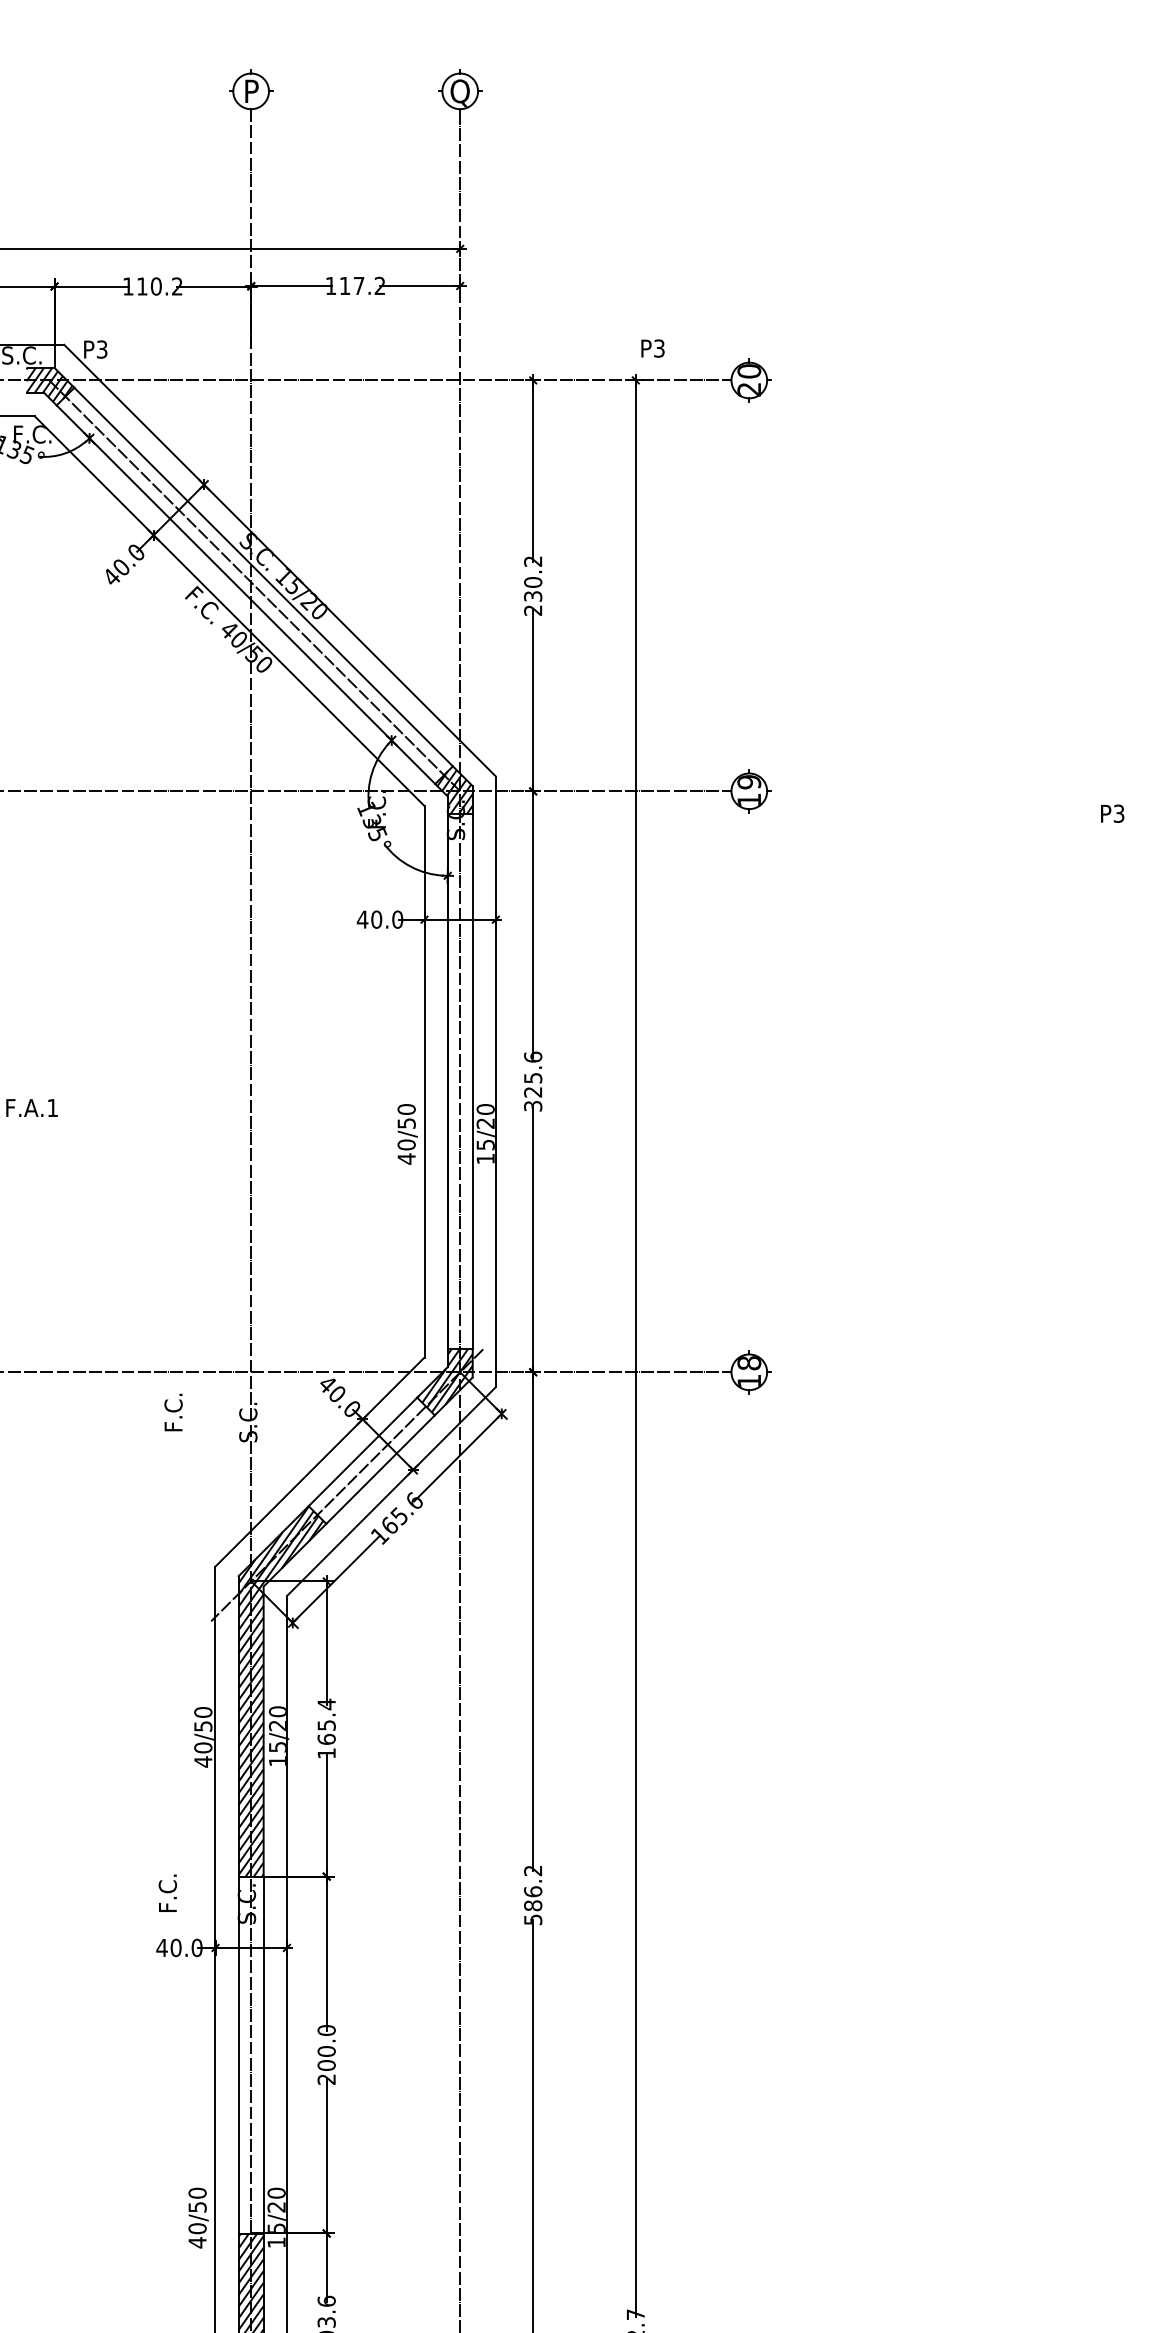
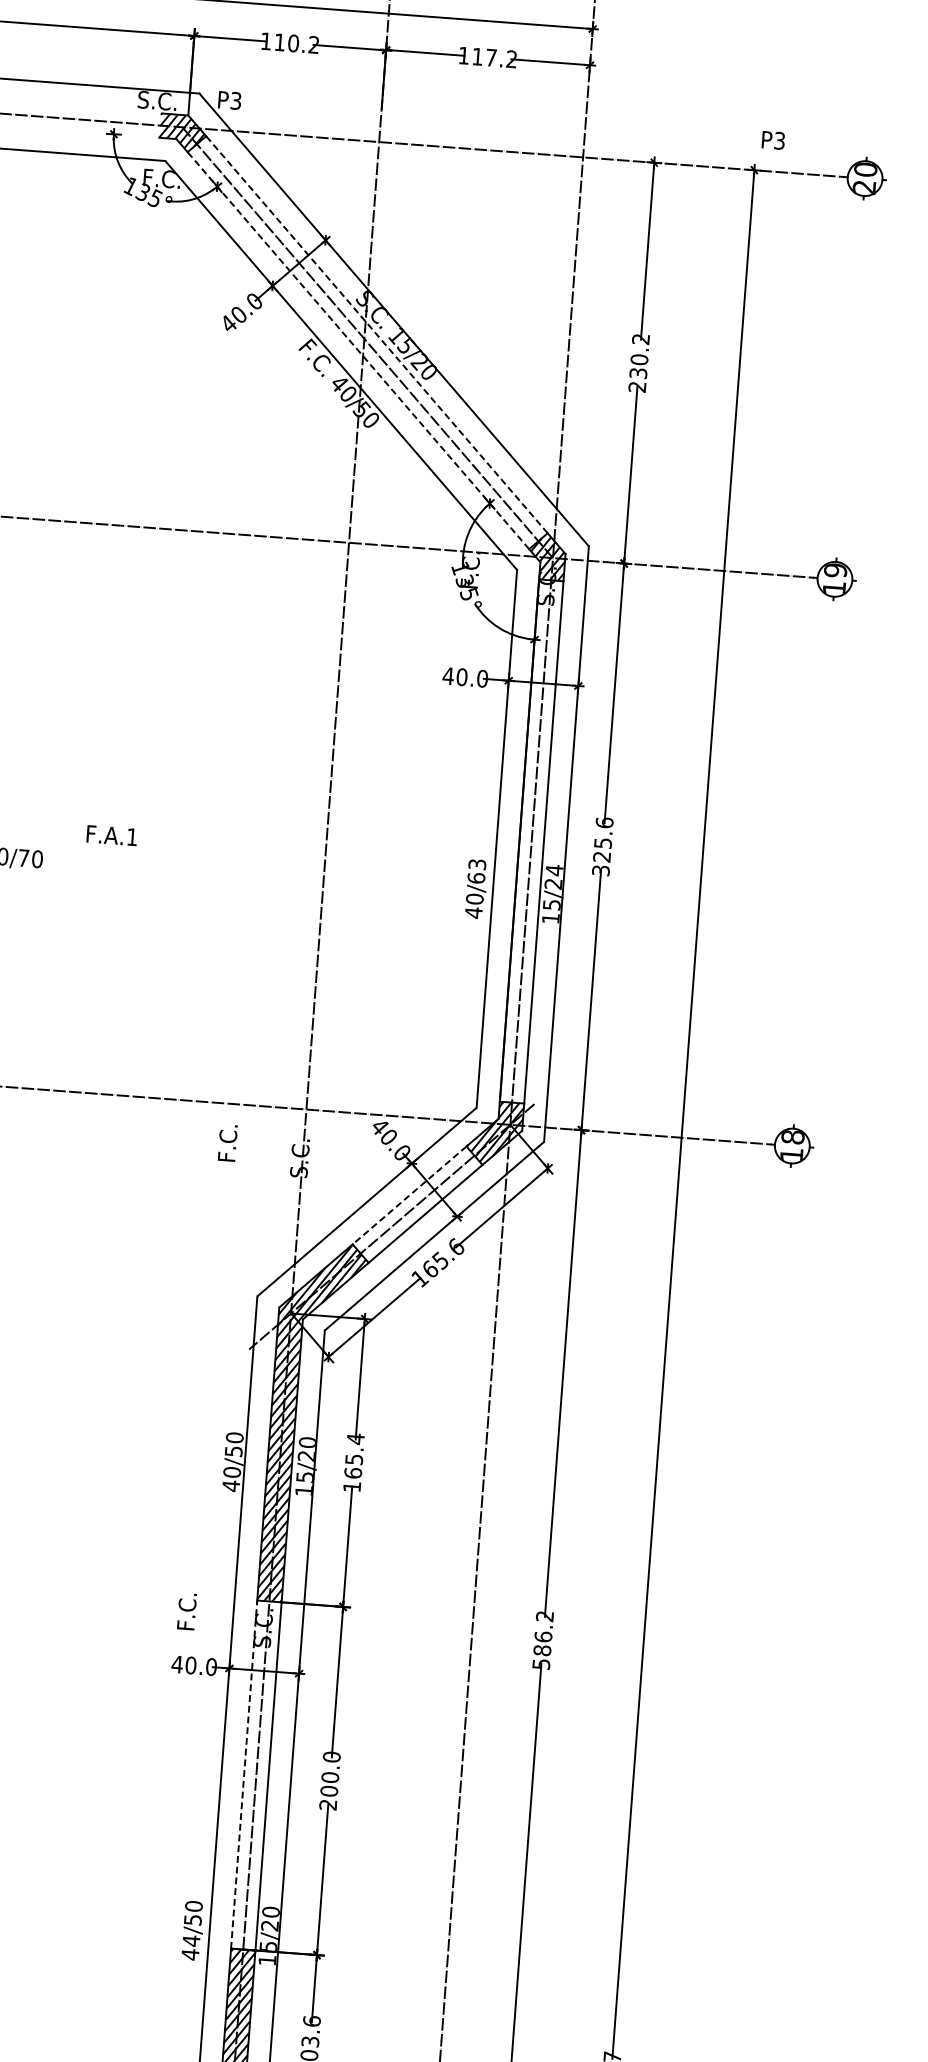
line: (263, 577) -> (376, 335), solid -> dashed
line: (245, 594) -> (357, 350), solid -> dashed
text: (485, 1109) -> (554, 870), 15/20 -> 15/24
text: (406, 1116) -> (476, 871), 40/50 -> 40/63
line: (362, 1451) -> (409, 1194), solid -> dashed
line: (238, 2054) -> (244, 1774), solid -> dashed
text: (197, 2228) -> (191, 1940), 40/50 -> 44/50

